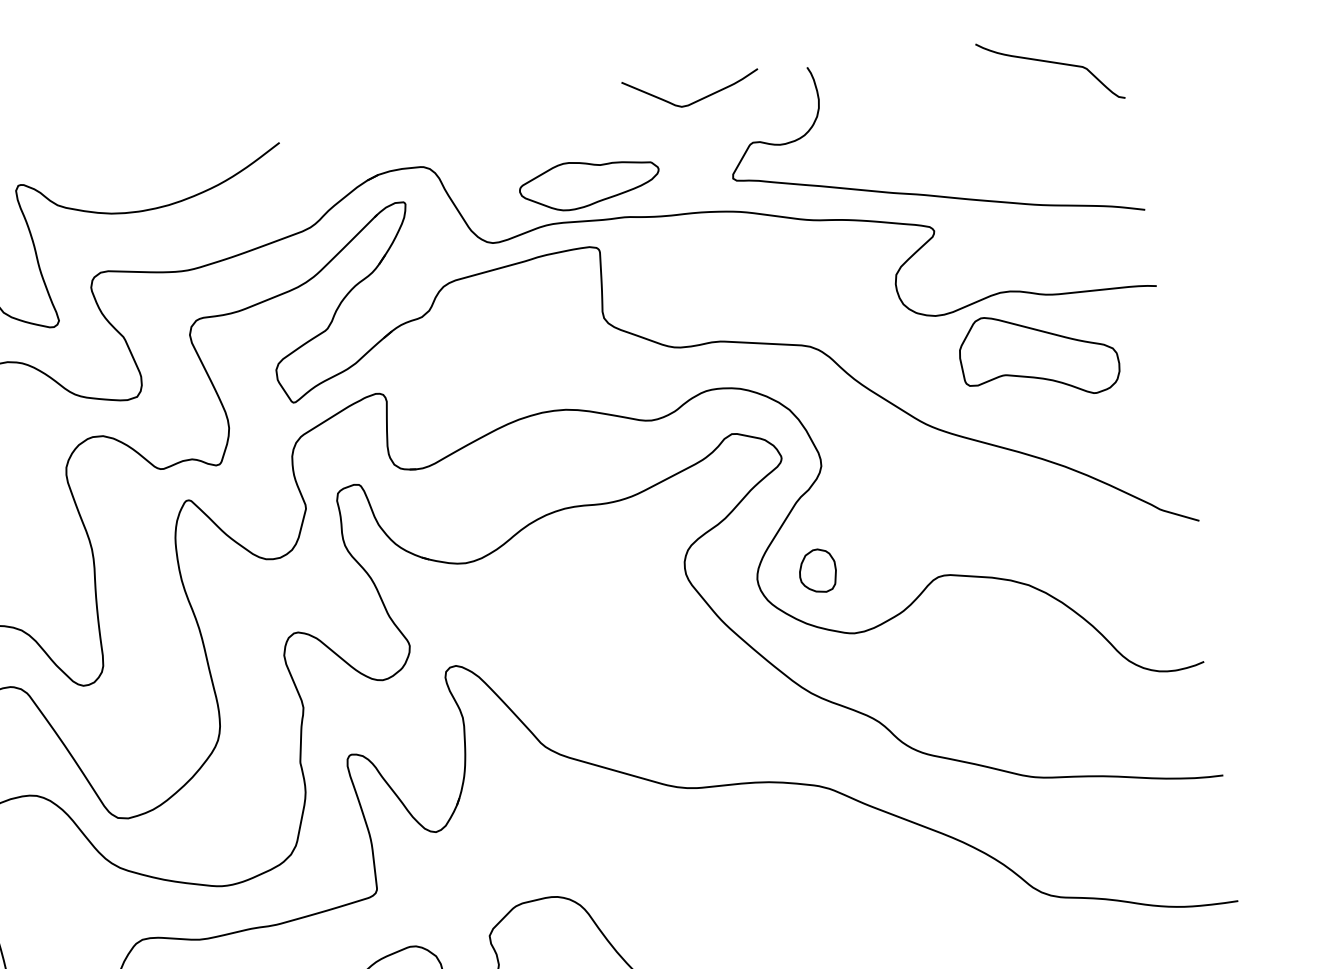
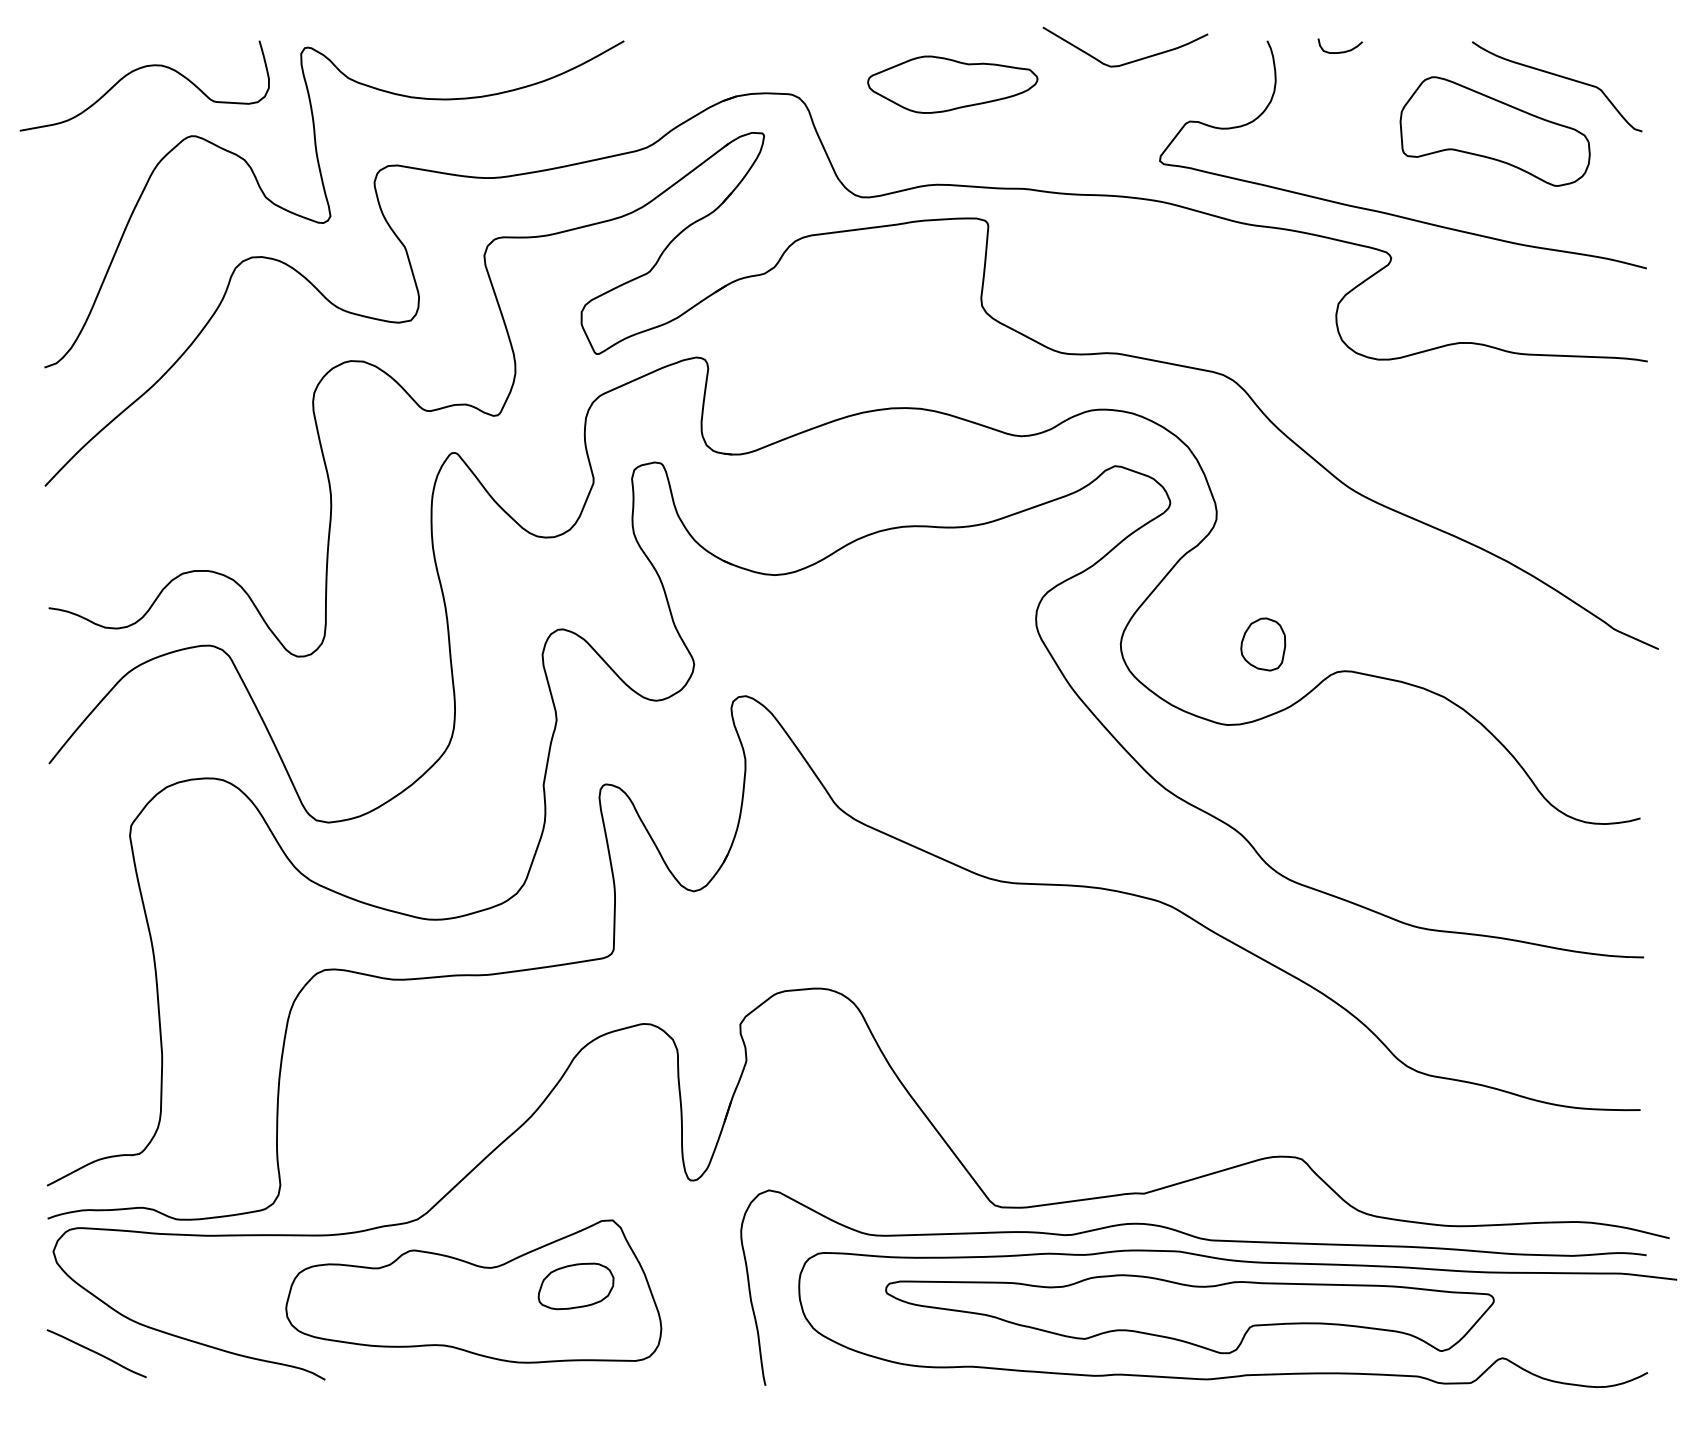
curve: (867, 67) -> (1339, 51), added
part: (589, 183) -> (952, 84), moved
part: (1038, 355) -> (1494, 131), moved
part: (817, 571) -> (1263, 644), moved

